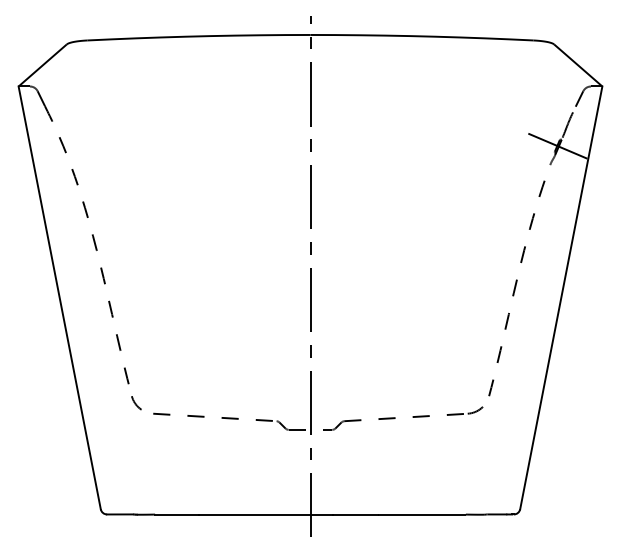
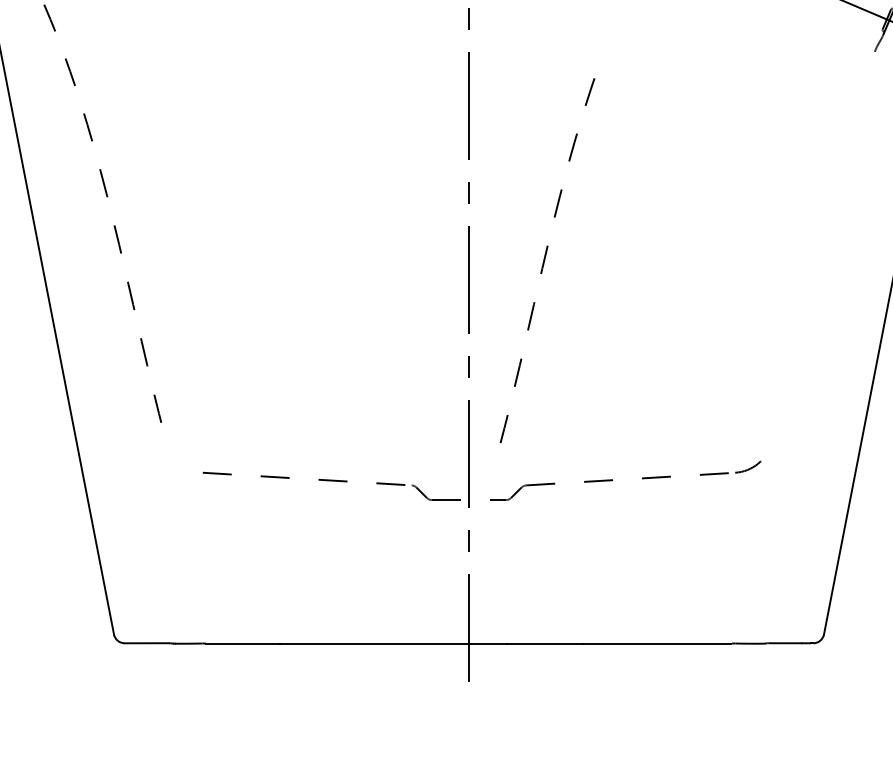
curve: (516, 287) -> (546, 259), moved
line: (136, 403) -> (174, 455), removed

